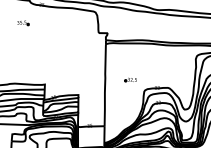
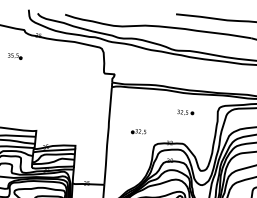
part: (168, 61) -> (185, 112), added

